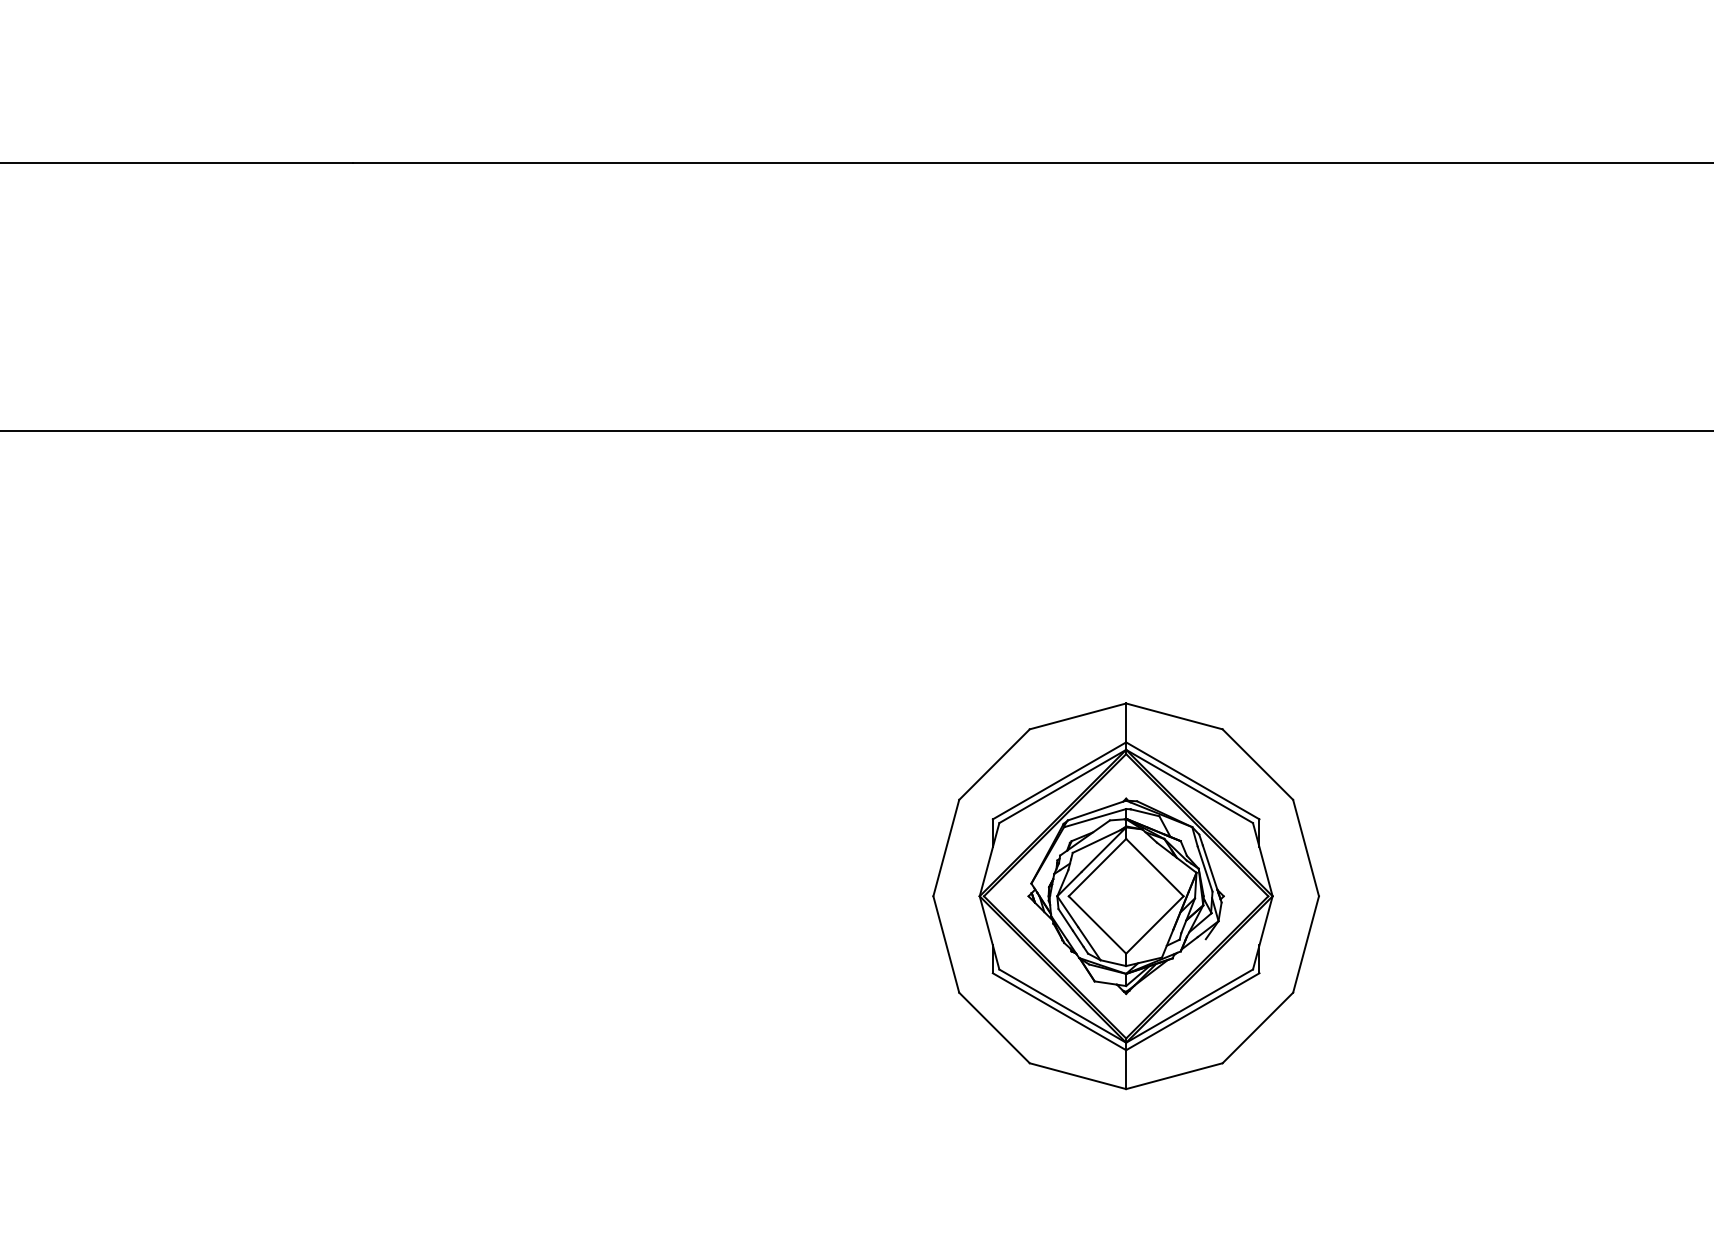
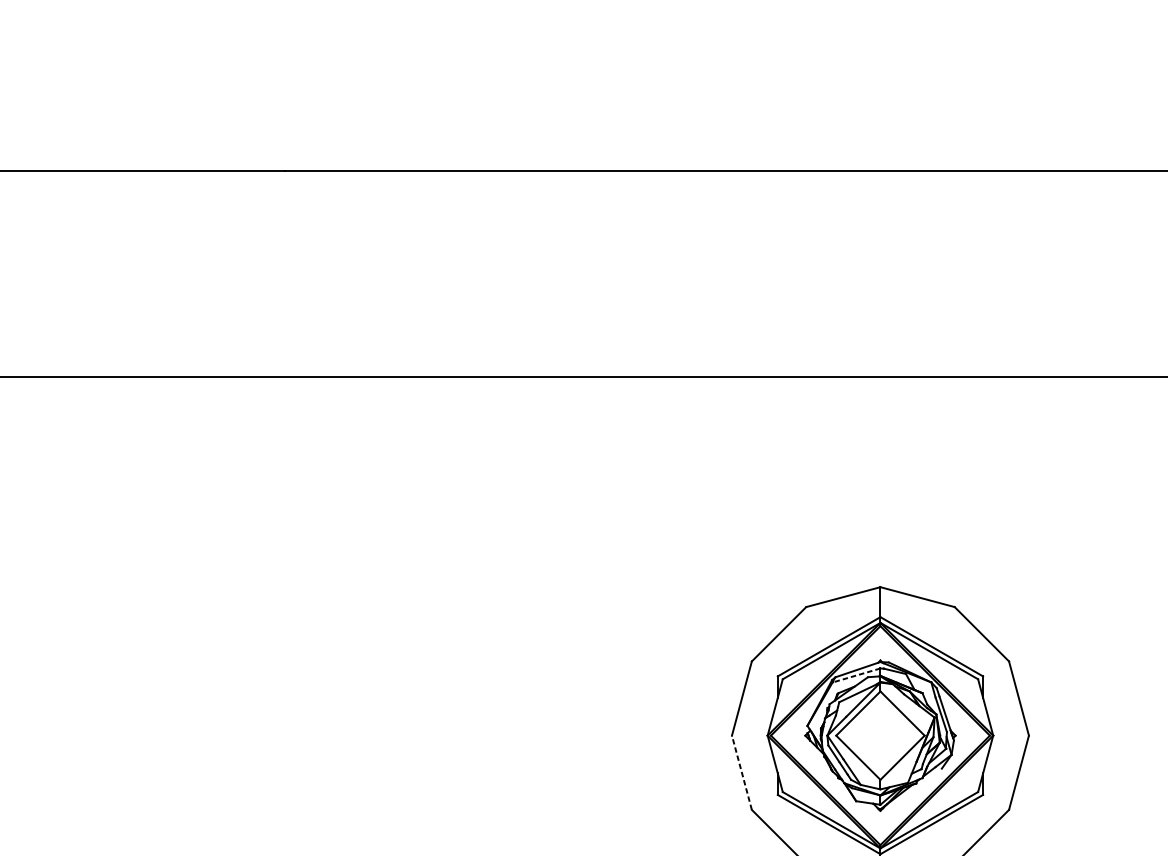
line: (1094, 818) -> (856, 675), solid -> dashed
line: (946, 944) -> (742, 772), solid -> dashed

